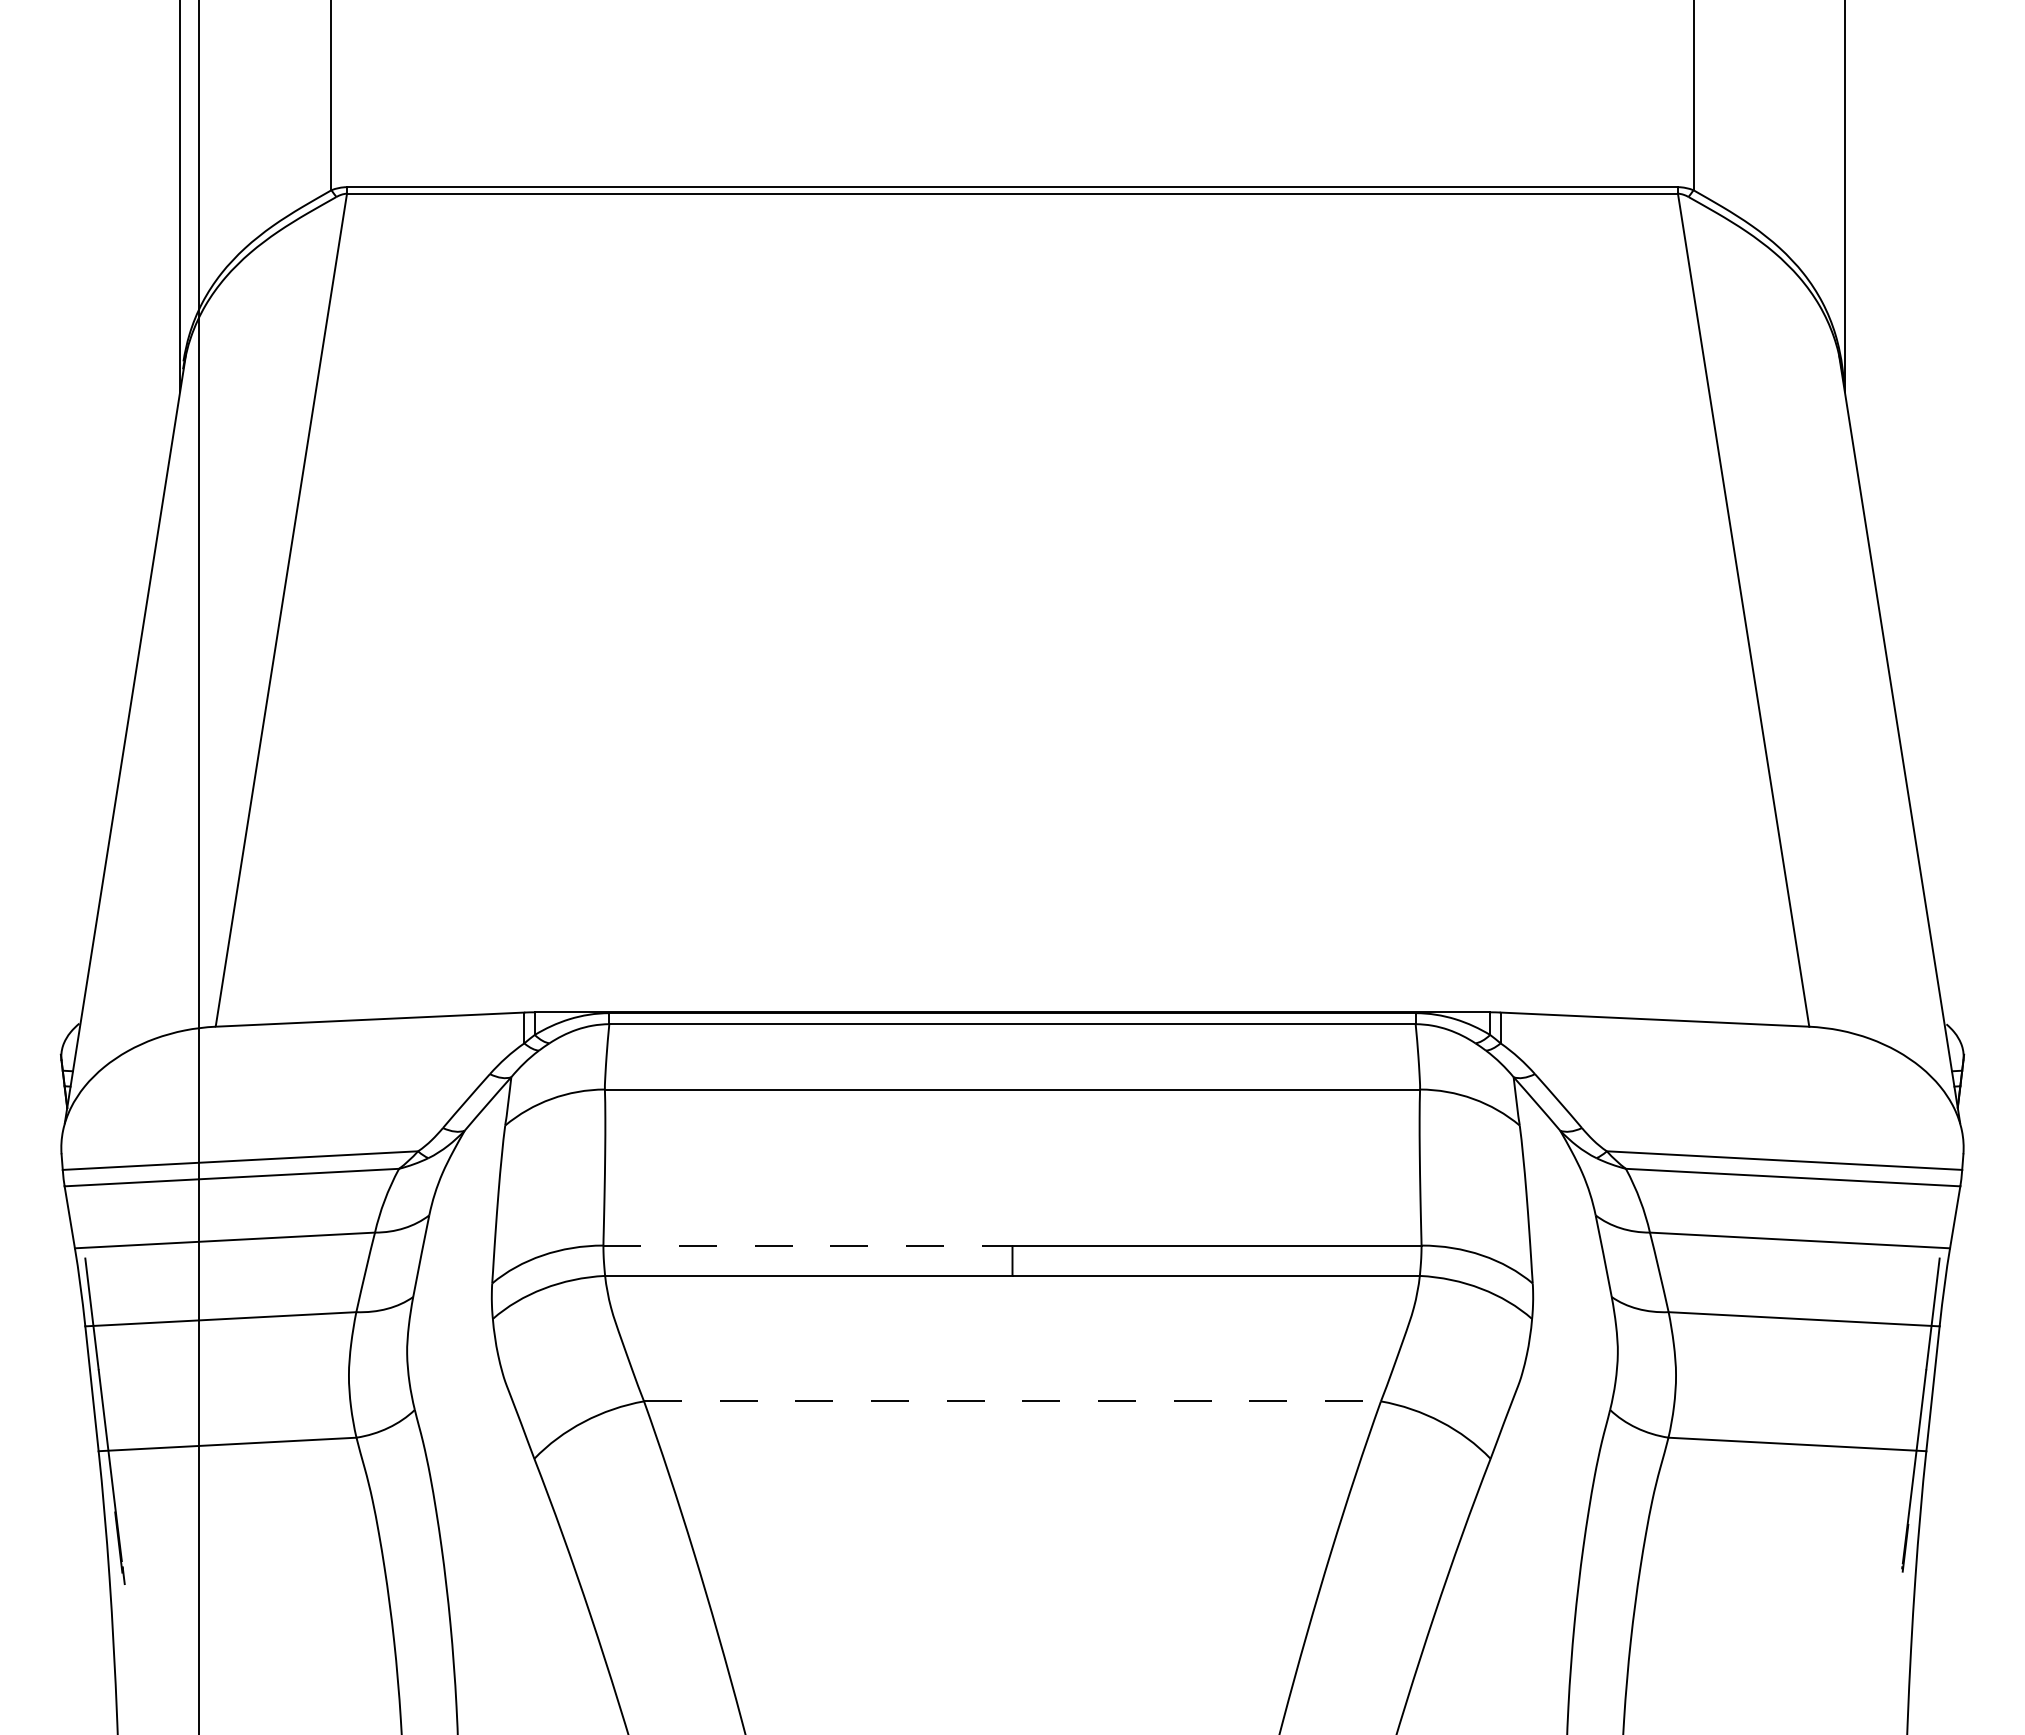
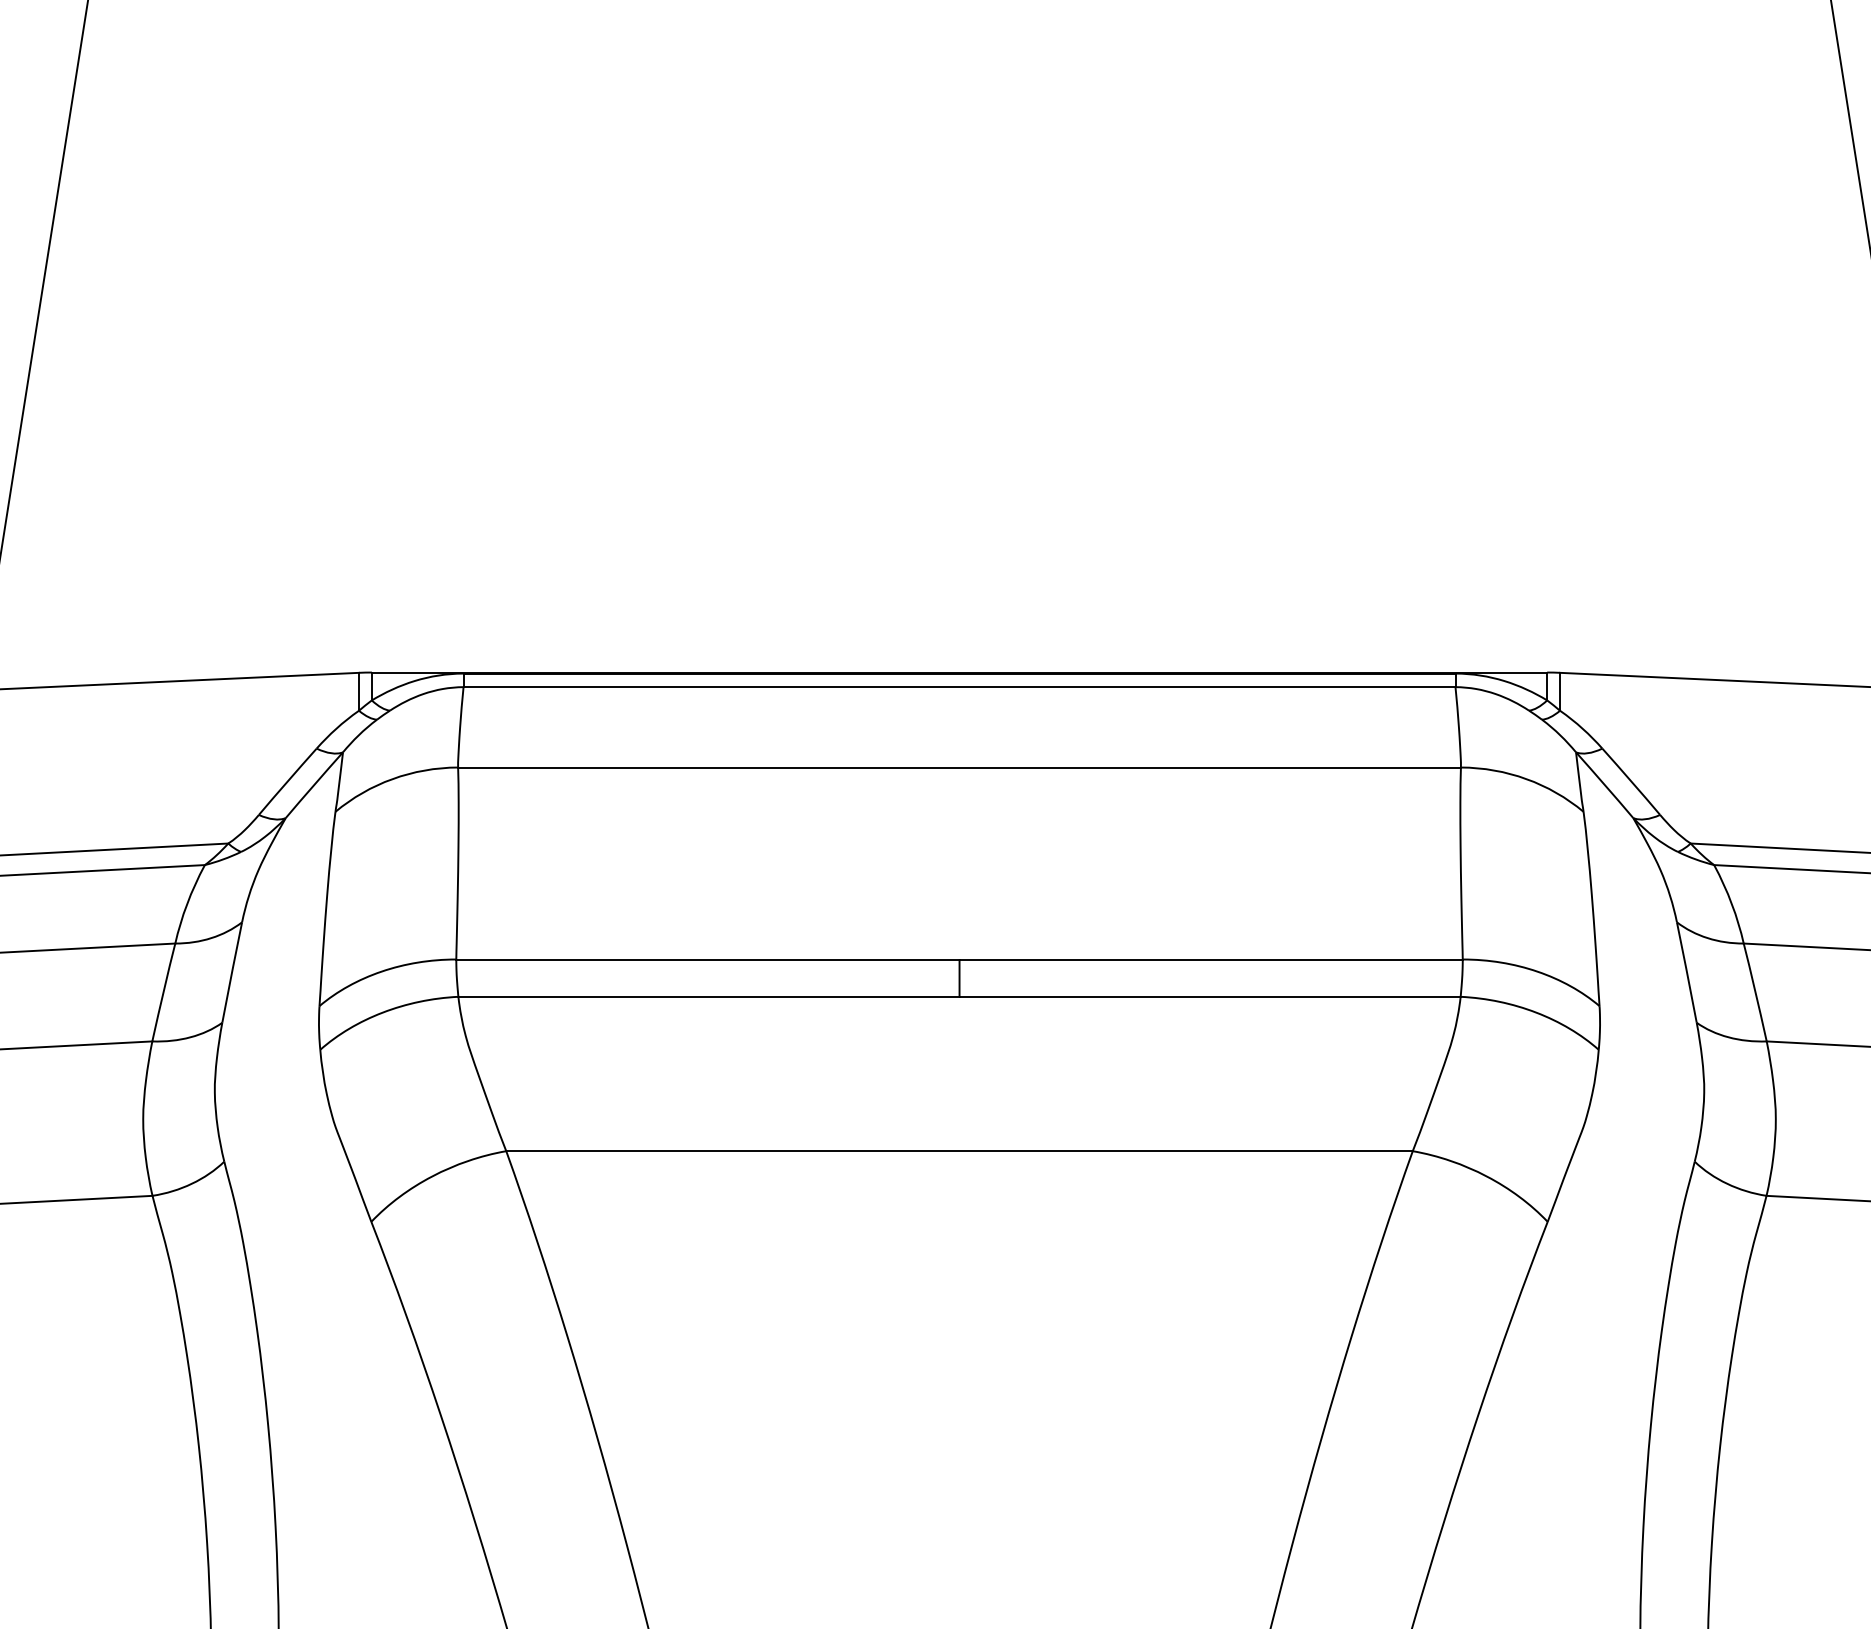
line: (807, 1245) -> (707, 959), dashed -> solid
line: (1012, 1401) -> (959, 1151), dashed -> solid

